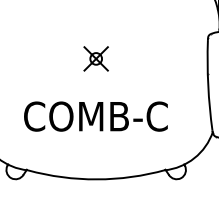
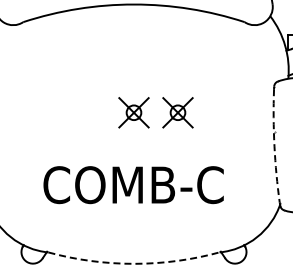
part: (130, 58) -> (177, 112), added
arc: (208, 85) -> (274, 146), solid -> dashed
arc: (96, 179) -> (134, 263), solid -> dashed

